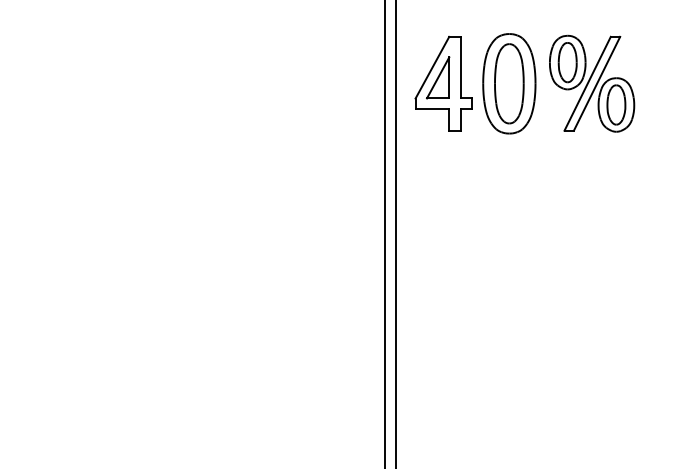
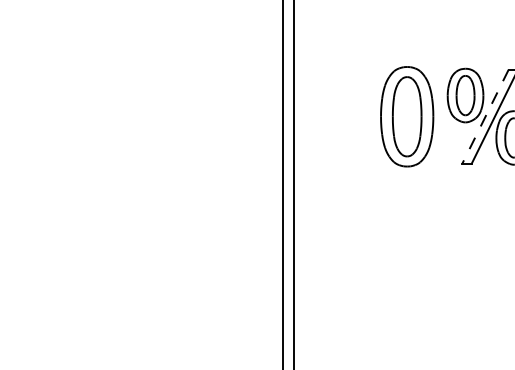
part: (443, 83) -> (341, 116), removed
line: (587, 84) -> (485, 117), solid -> dashed

